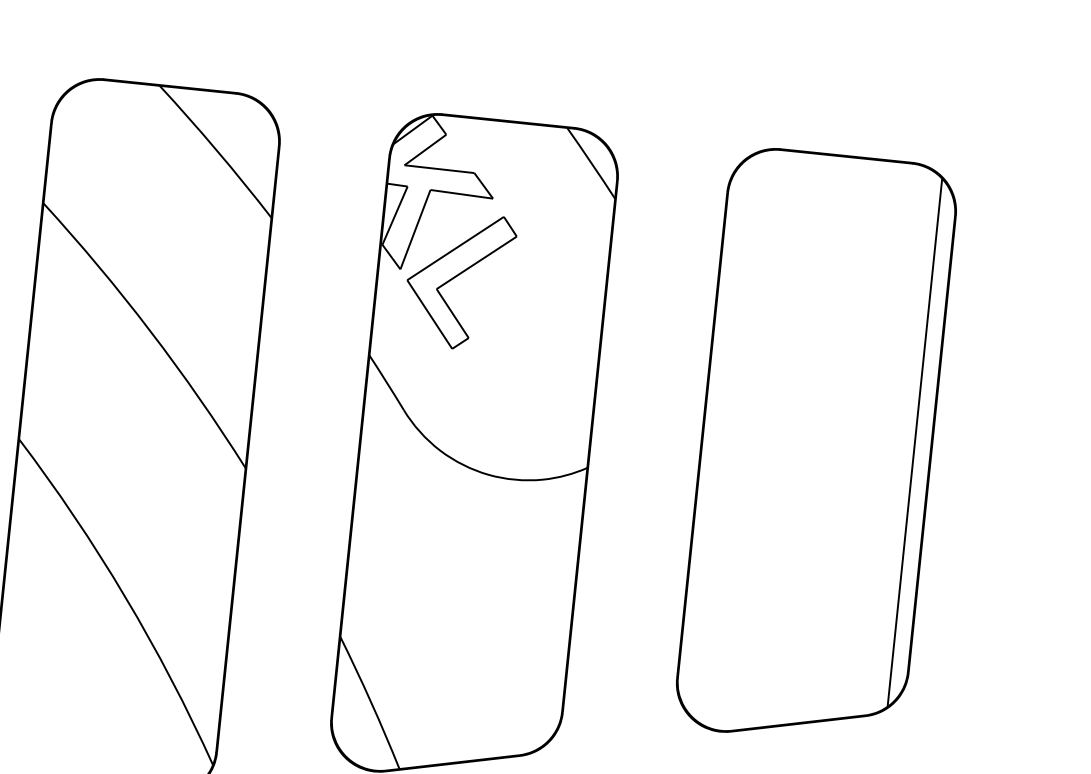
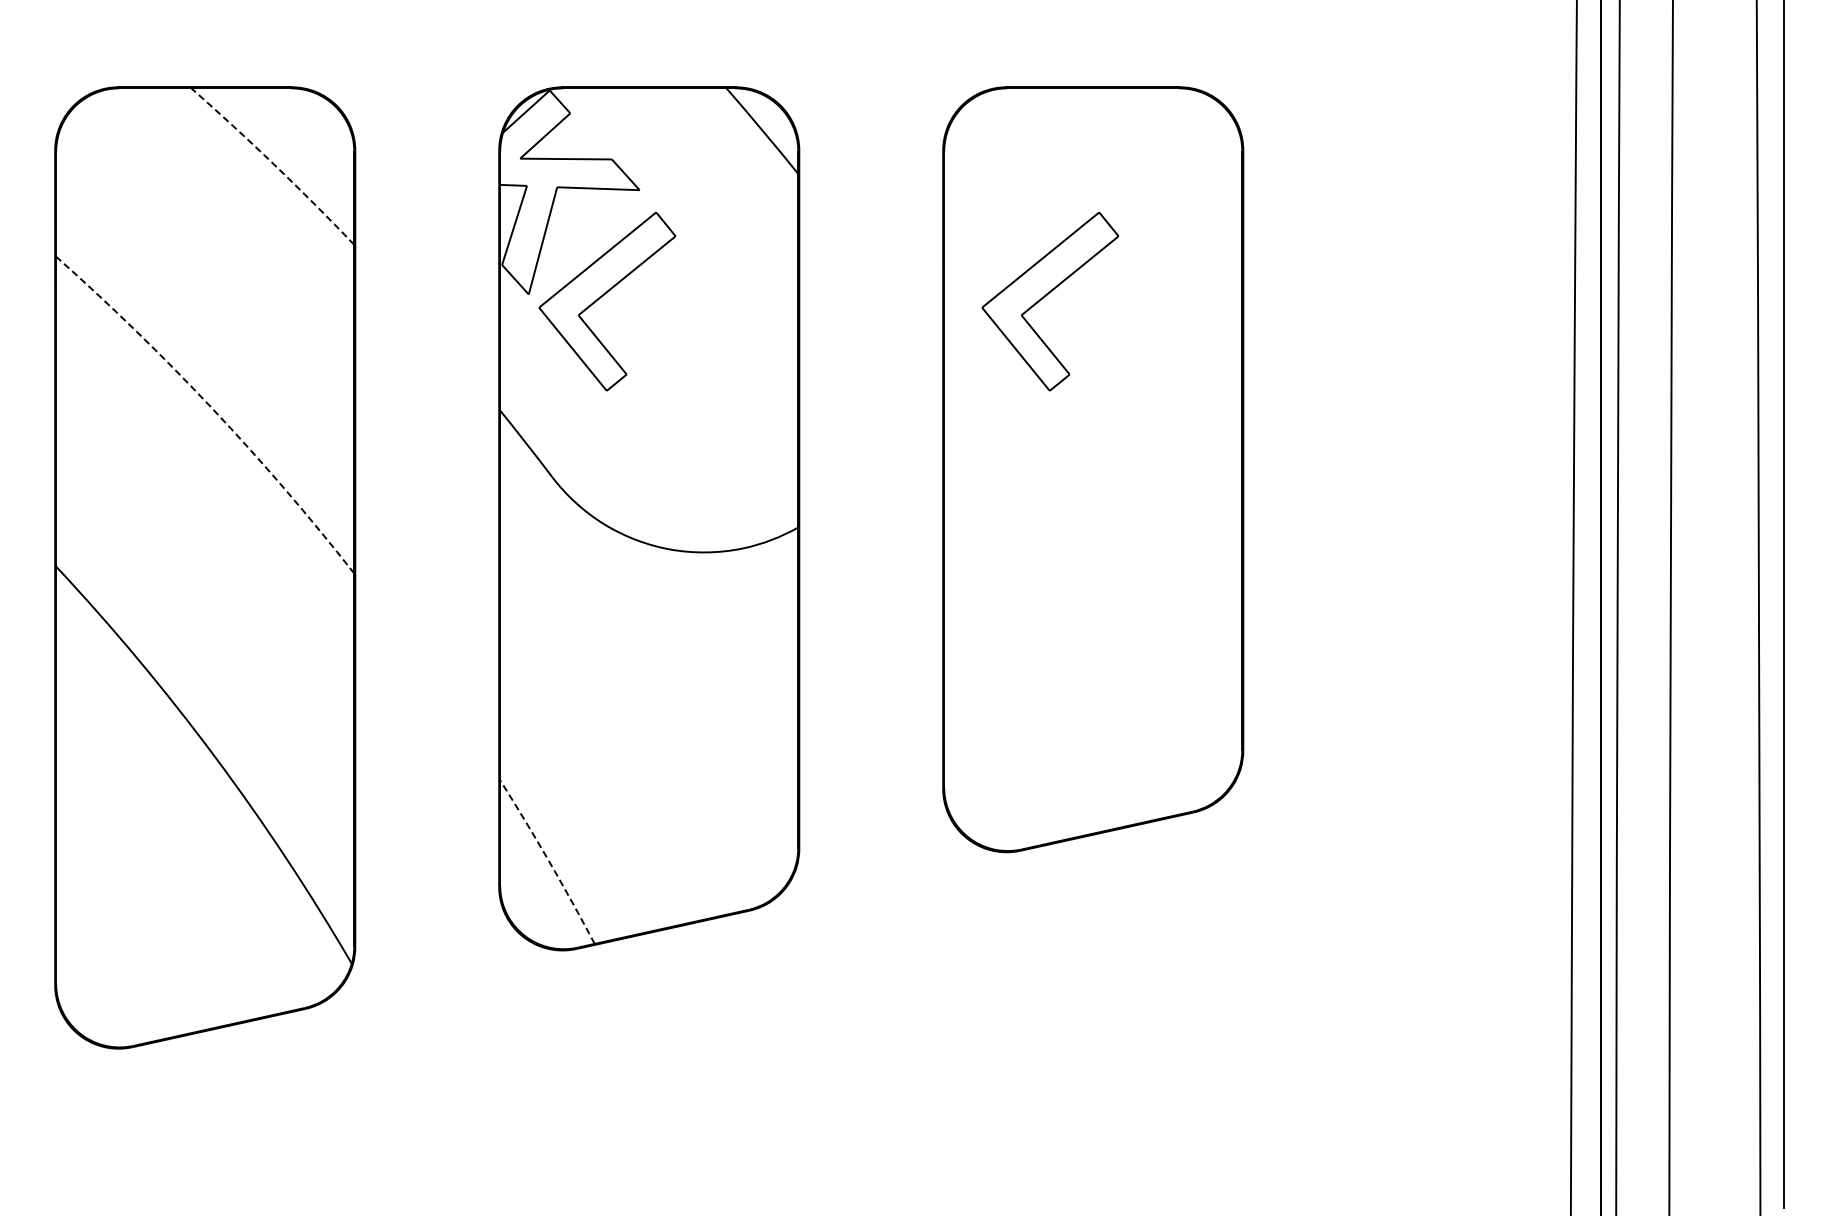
arc: (217, 150) -> (274, 164), solid -> dashed
part: (794, 311) -> (1046, 296), added
arc: (150, 331) -> (212, 408), solid -> dashed
line: (914, 442) -> (1220, 450), removed
arc: (371, 702) -> (549, 861), solid -> dashed

